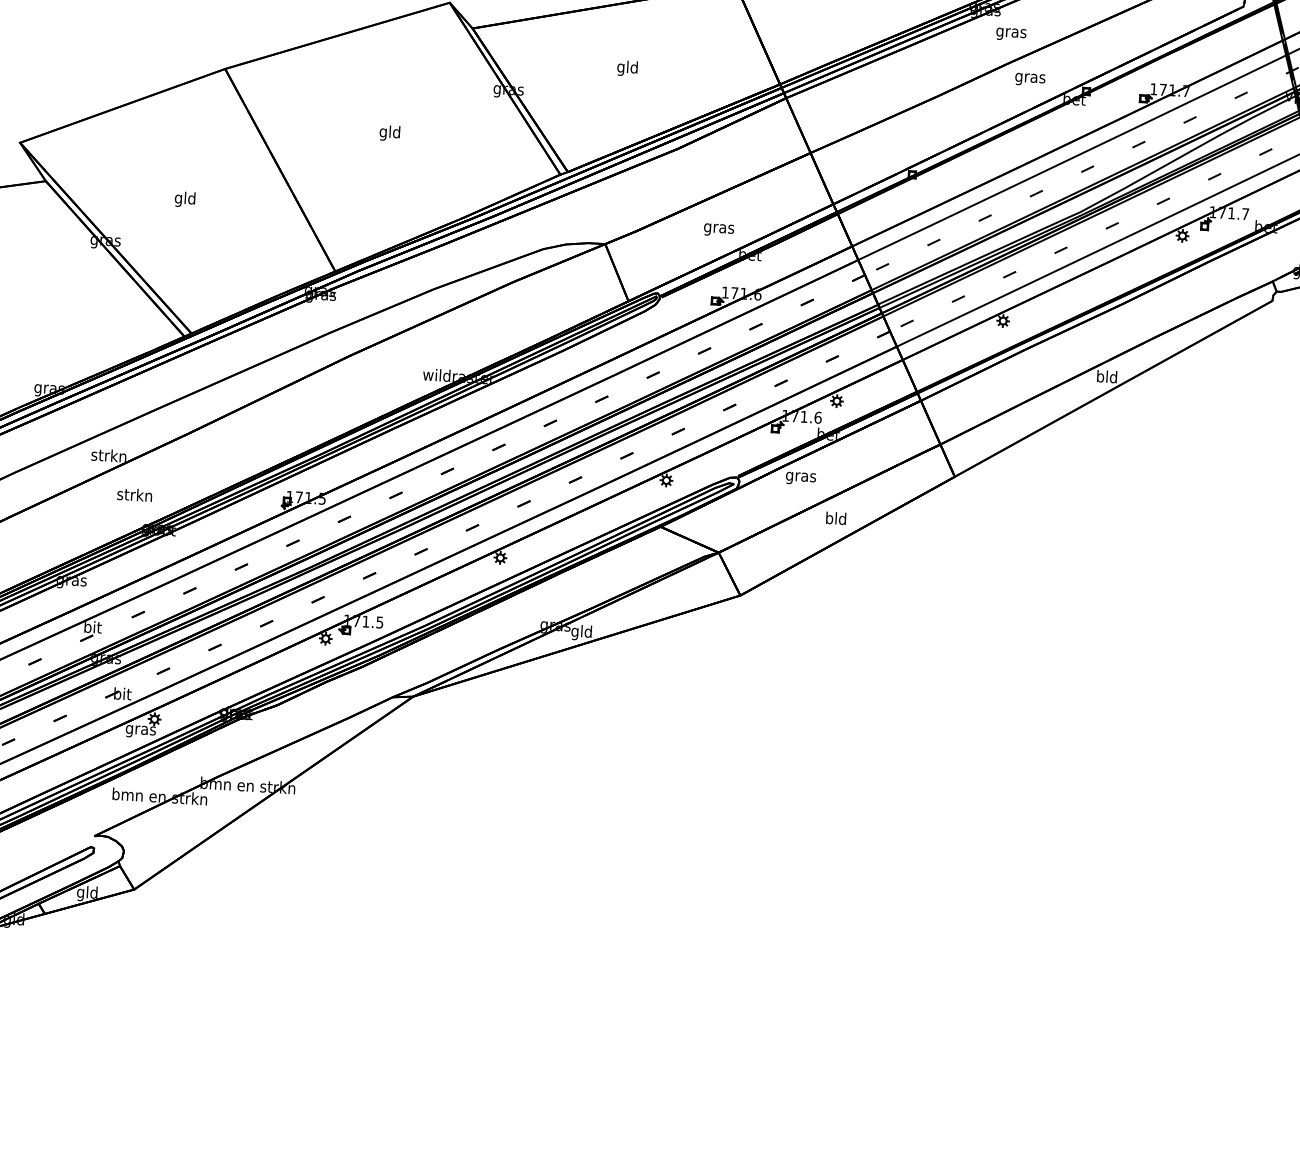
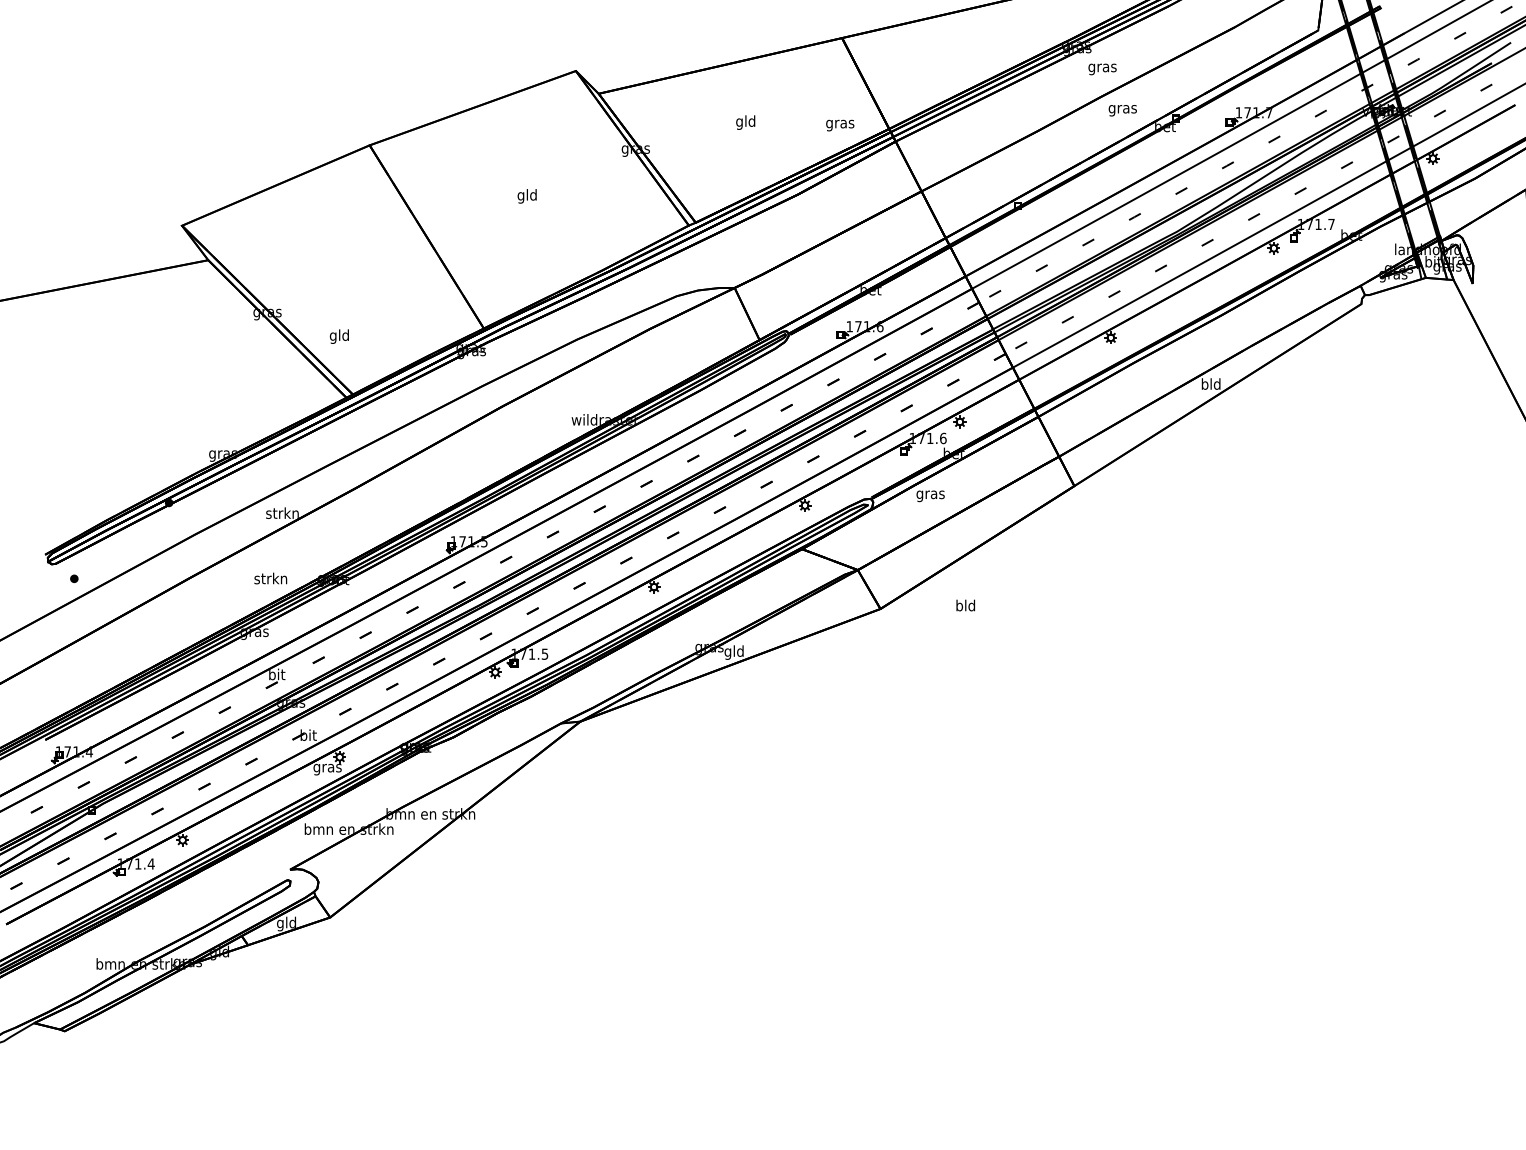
text: (184, 199) -> (338, 336), moved
text: (719, 230) -> (840, 125), moved
text: (134, 494) -> (270, 578), moved
text: (835, 518) -> (965, 605), moved

